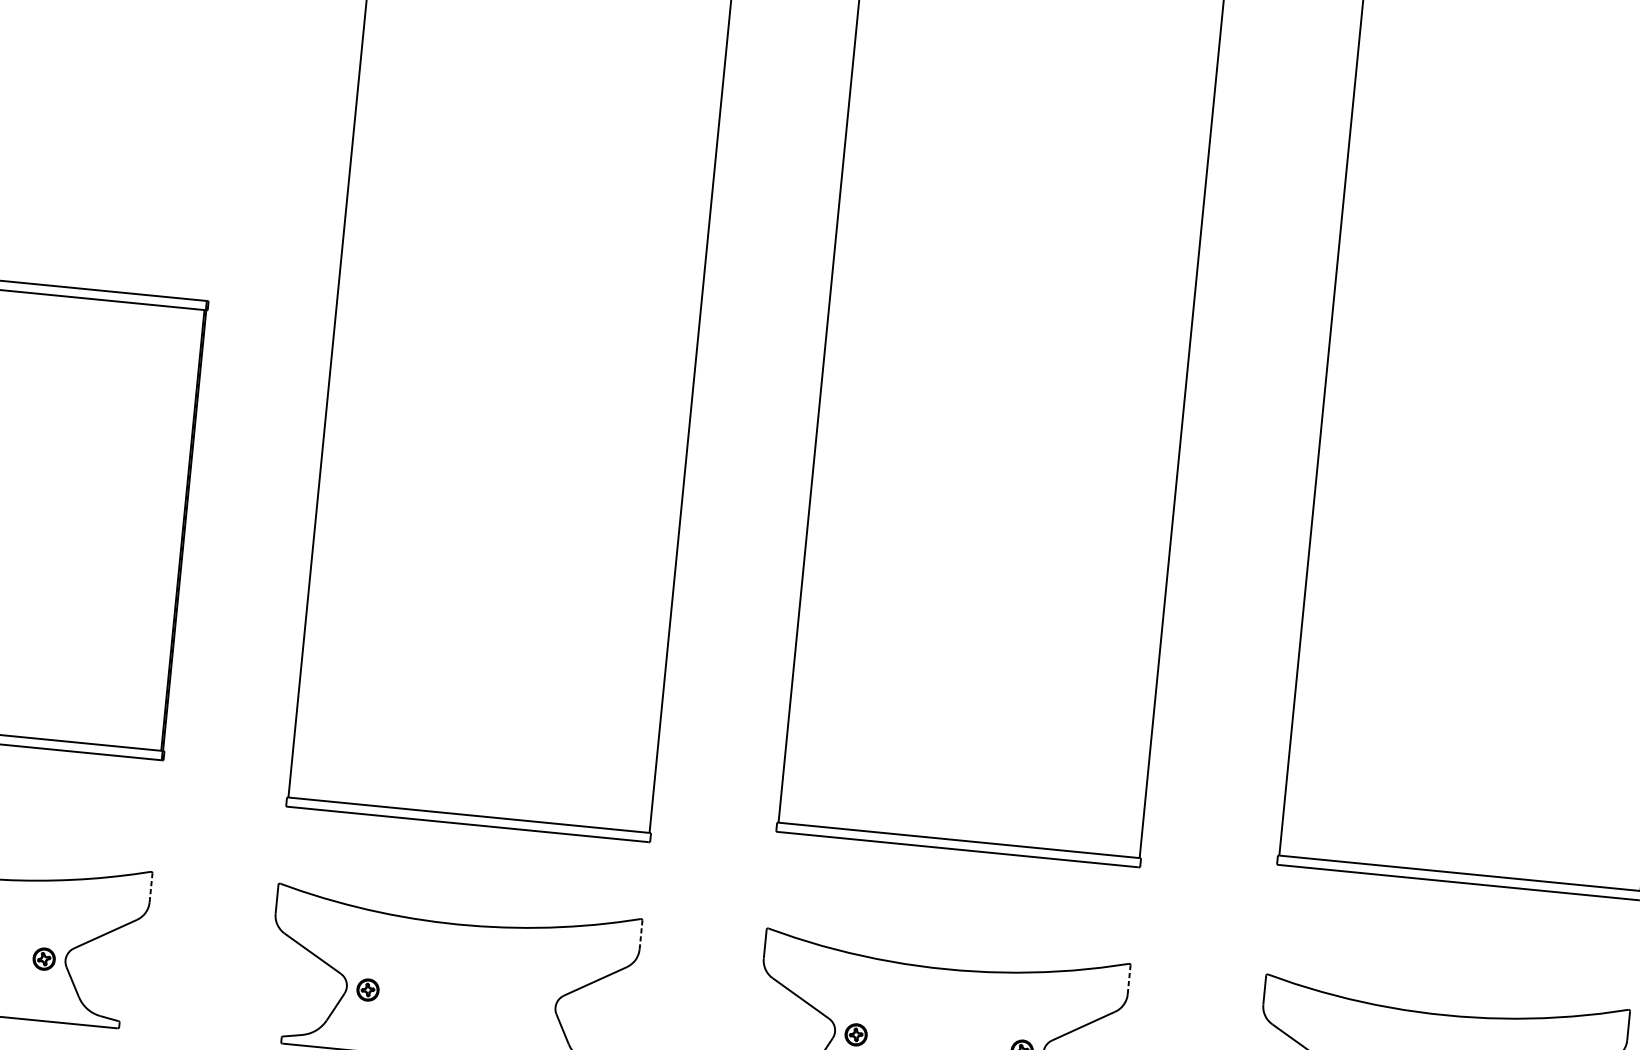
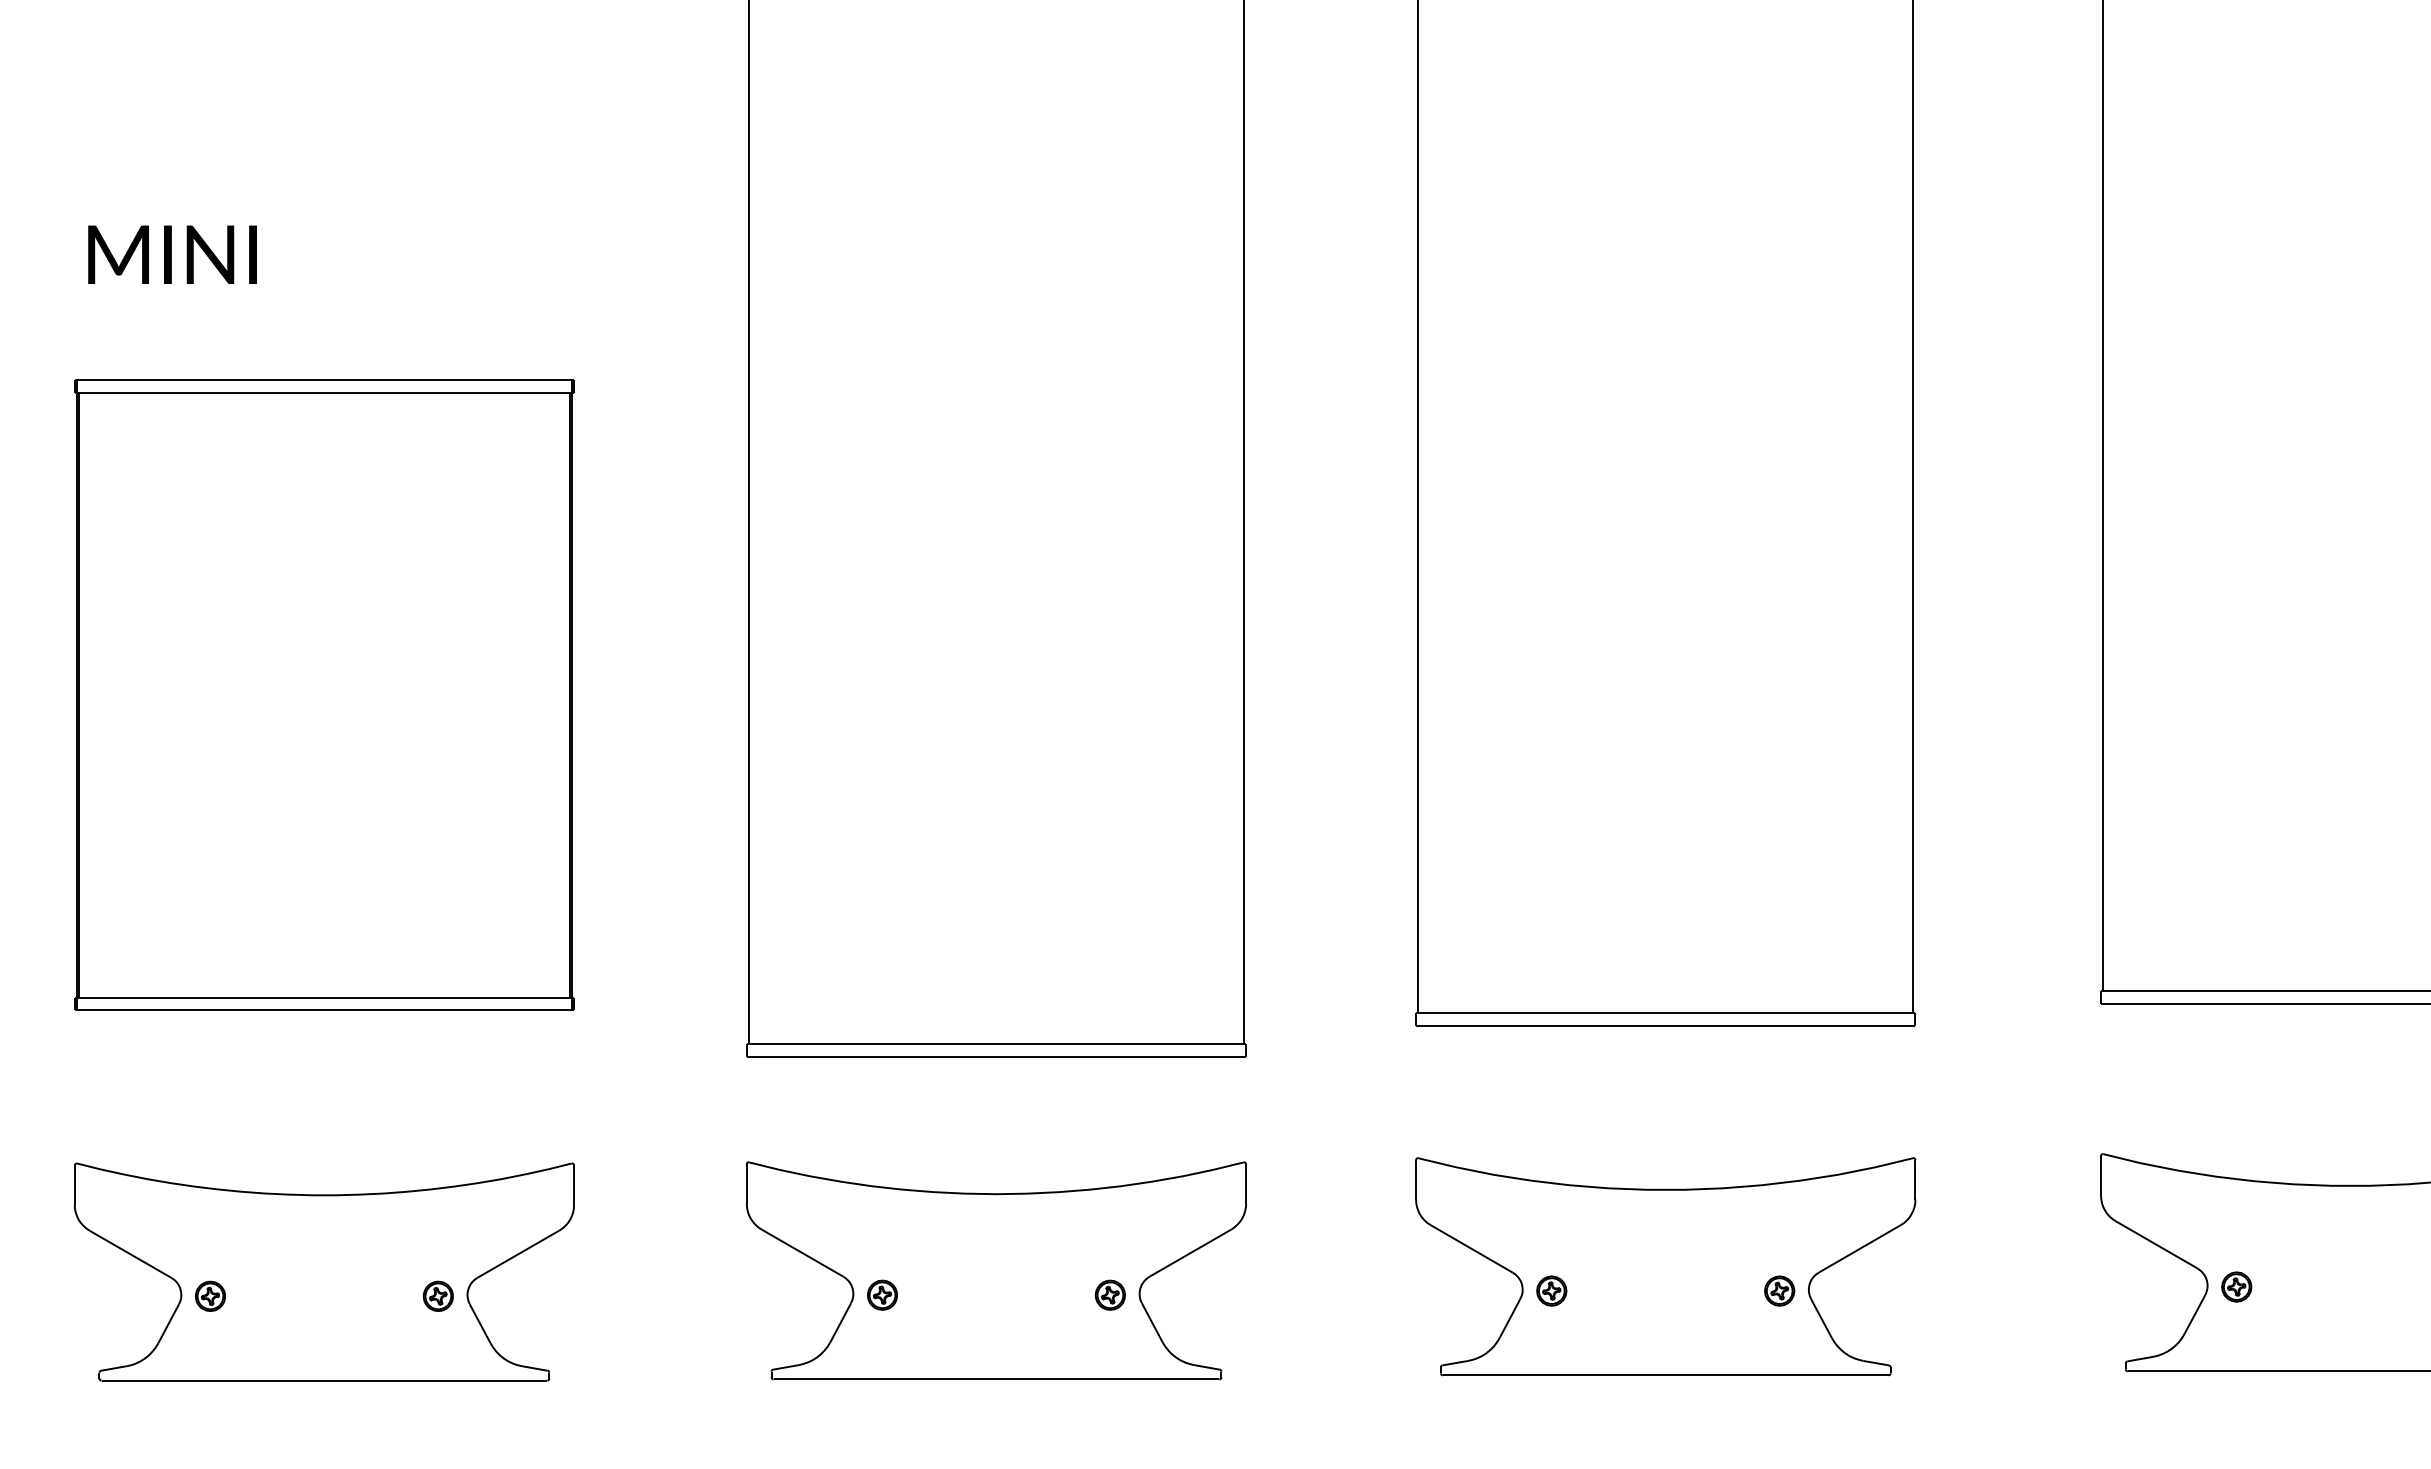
line: (151, 888) -> (574, 1185), dashed -> solid
line: (641, 935) -> (1246, 1184), dashed -> solid
line: (1129, 979) -> (1915, 1179), dashed -> solid
part: (533, 1005) -> (1109, 1294), added

